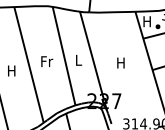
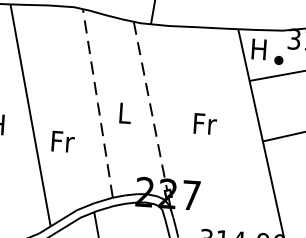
line: (64, 56) -> (98, 104), solid -> dashed
line: (92, 56) -> (151, 107), solid -> dashed
text: (47, 61) -> (63, 141), moved
text: (121, 62) -> (205, 123), H -> Fr

